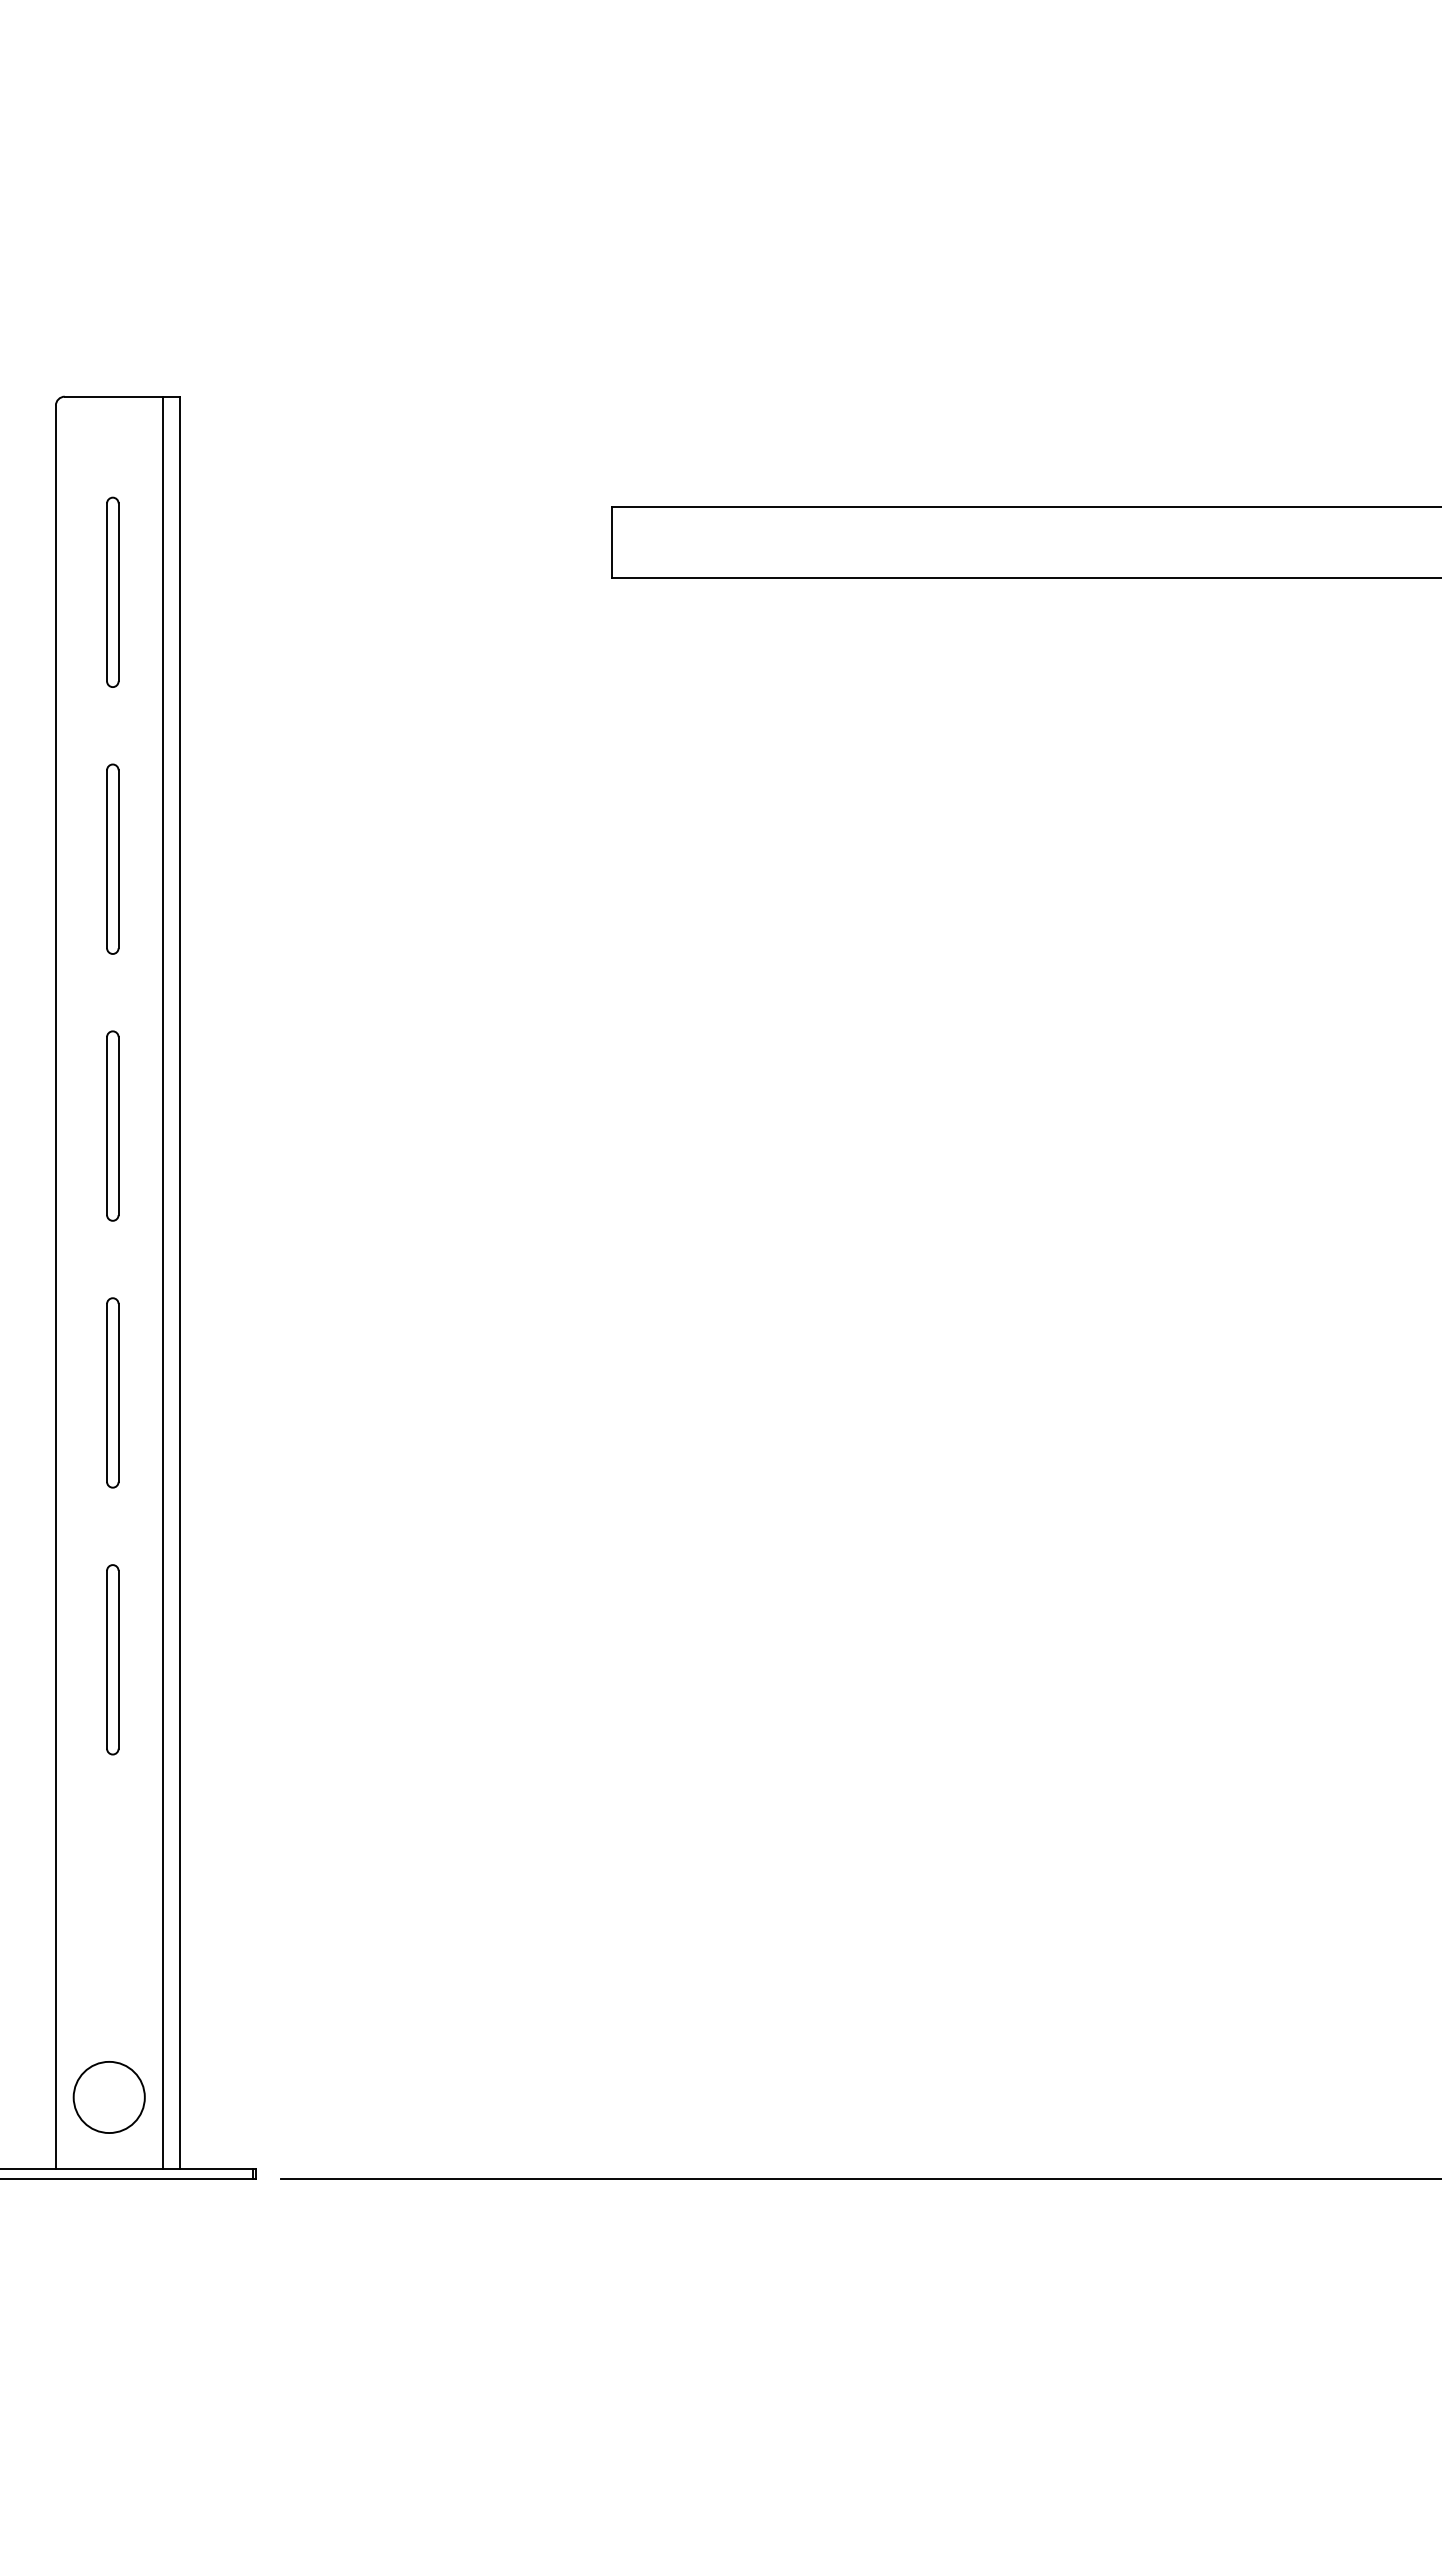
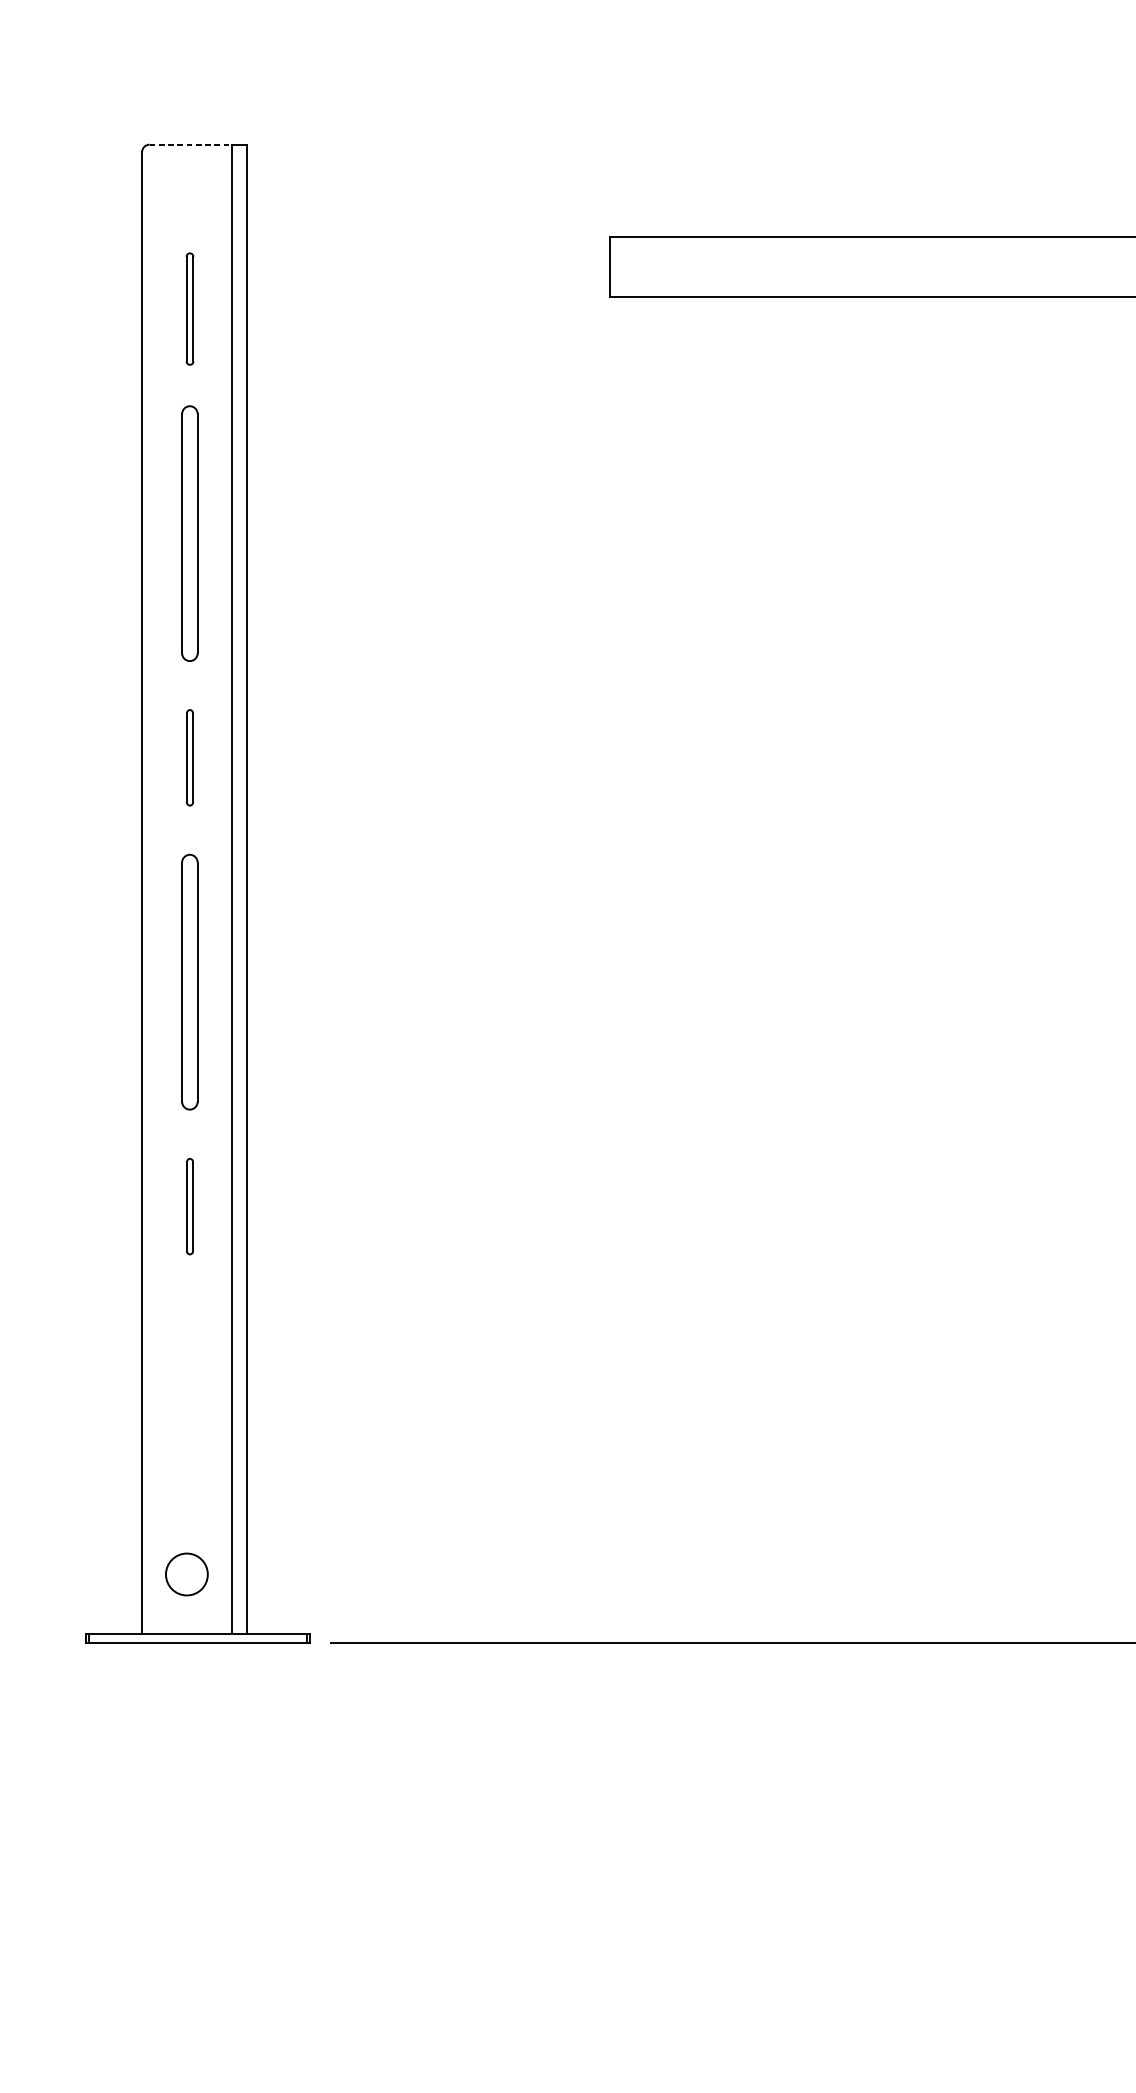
line: (113, 396) -> (190, 144), solid -> dashed
part: (112, 591) -> (189, 308), size x0.7
part: (112, 858) -> (189, 532), size x1.6
part: (112, 1125) -> (189, 757), size x0.6
part: (112, 1392) -> (189, 981), size x1.6
part: (112, 1659) -> (189, 1206), size x0.6
circle: (108, 2097) -> (186, 1574), size x0.7

